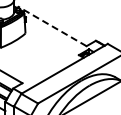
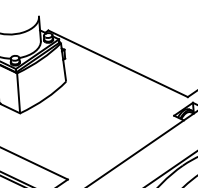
line: (52, 26) -> (117, 63), dashed -> solid

